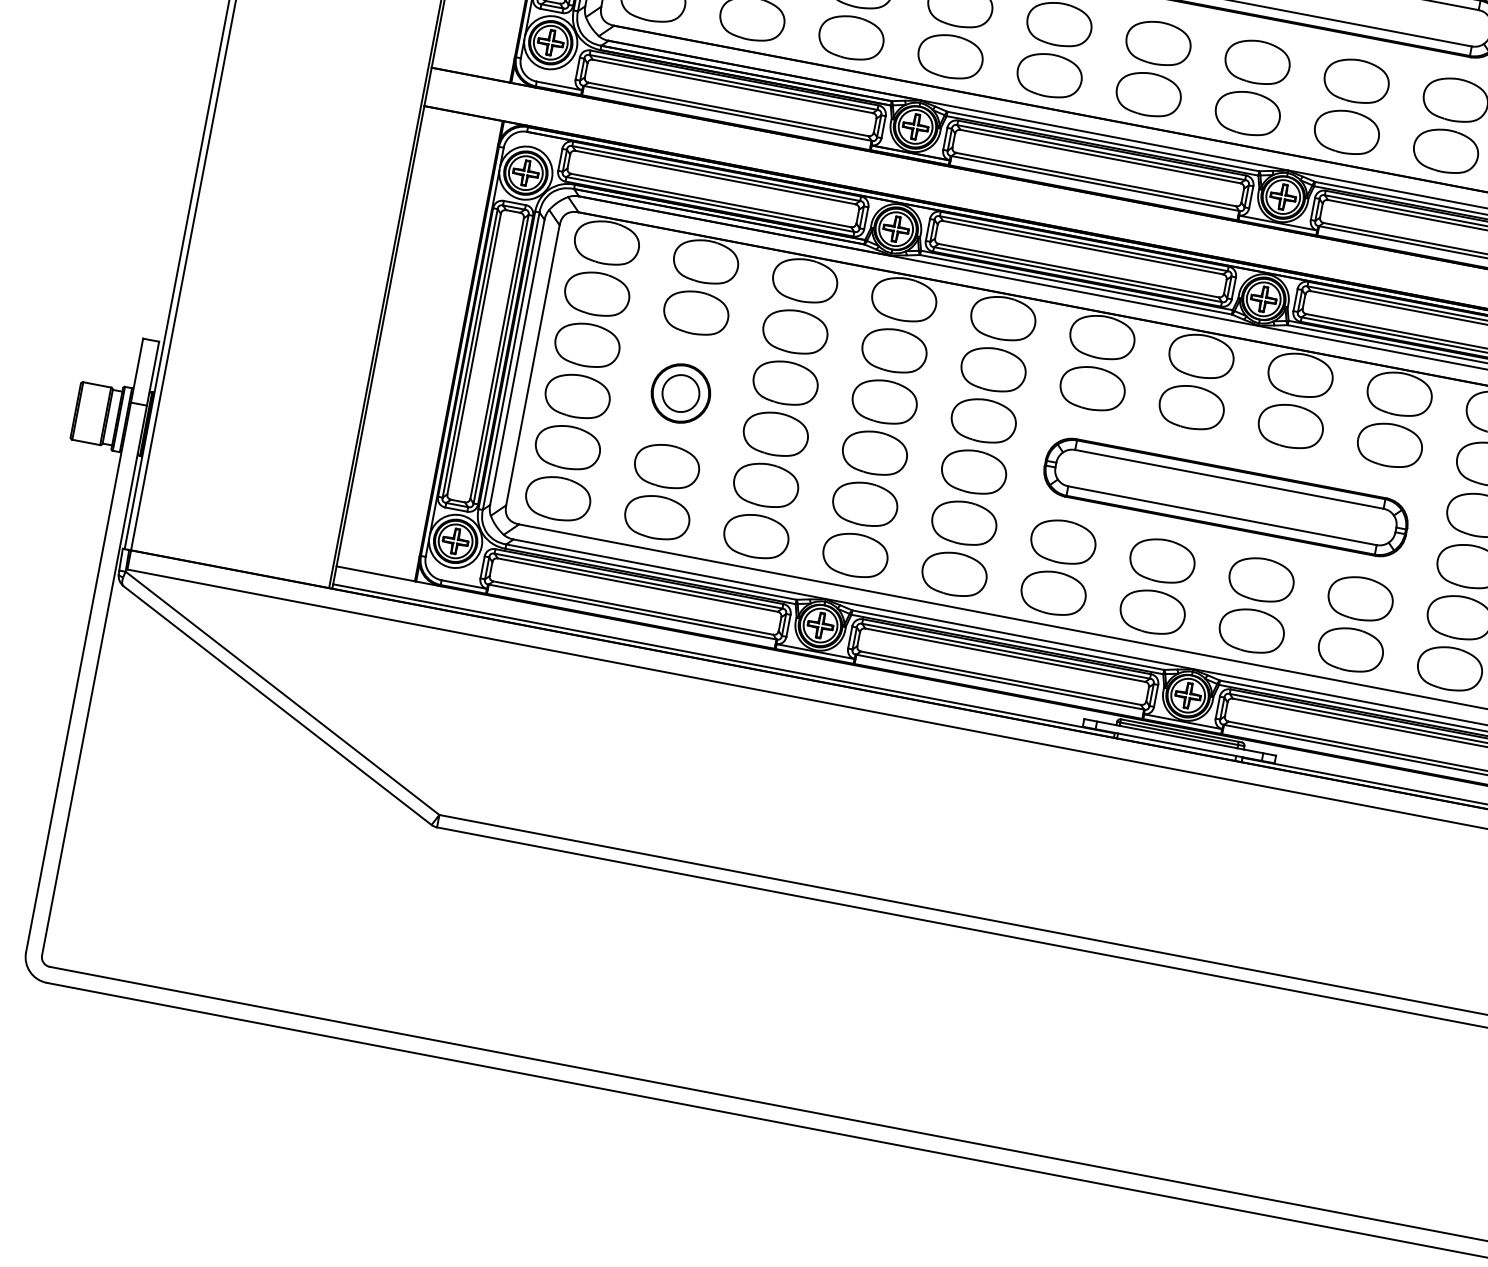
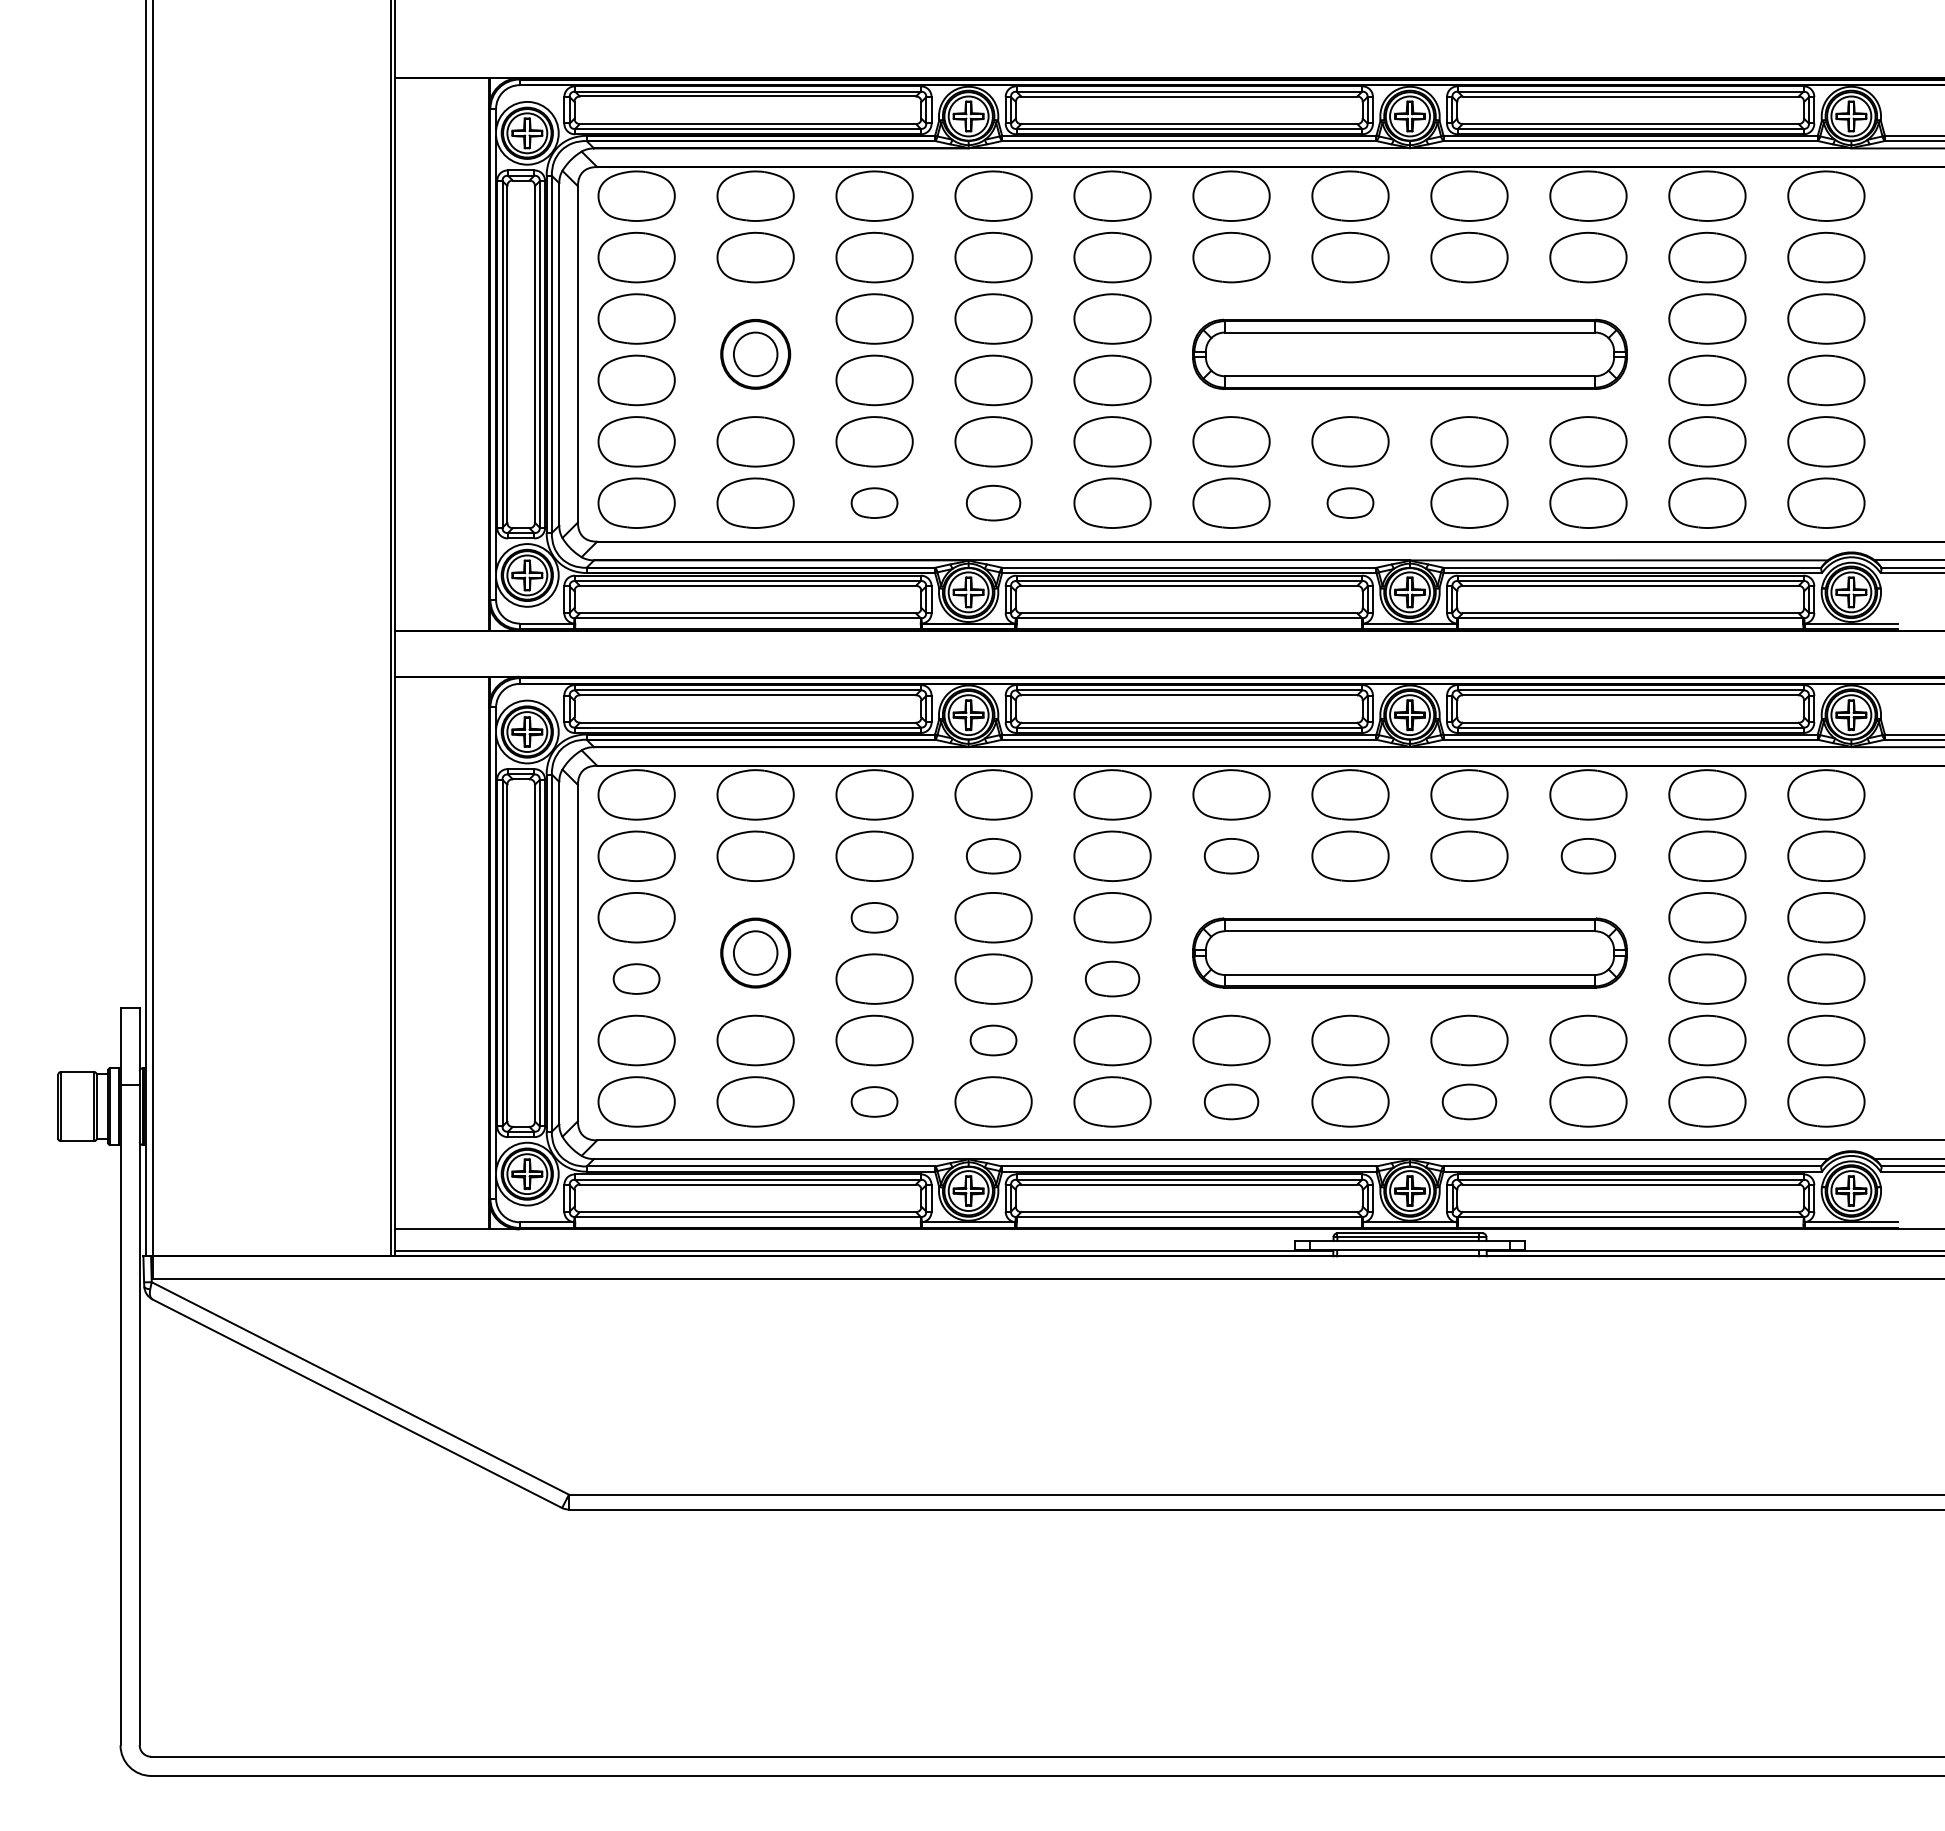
part: (851, 37) -> (874, 502), size x0.6
part: (950, 56) -> (993, 502), size x0.7
part: (1247, 112) -> (1350, 502), size x0.6
part: (894, 350) -> (993, 855), size x0.7
part: (785, 382) -> (874, 917), size x0.6
part: (1092, 387) -> (1231, 855), size x0.7
part: (577, 395) -> (636, 978), size x0.6
part: (1390, 444) -> (1588, 855), size x0.7
part: (974, 471) -> (1112, 978), size x0.7
part: (865, 504) -> (993, 1040), size x0.6
part: (756, 536) -> (874, 1101), size x0.6
part: (1053, 592) -> (1231, 1101), size x0.7
part: (1251, 630) -> (1469, 1101), size x0.7

